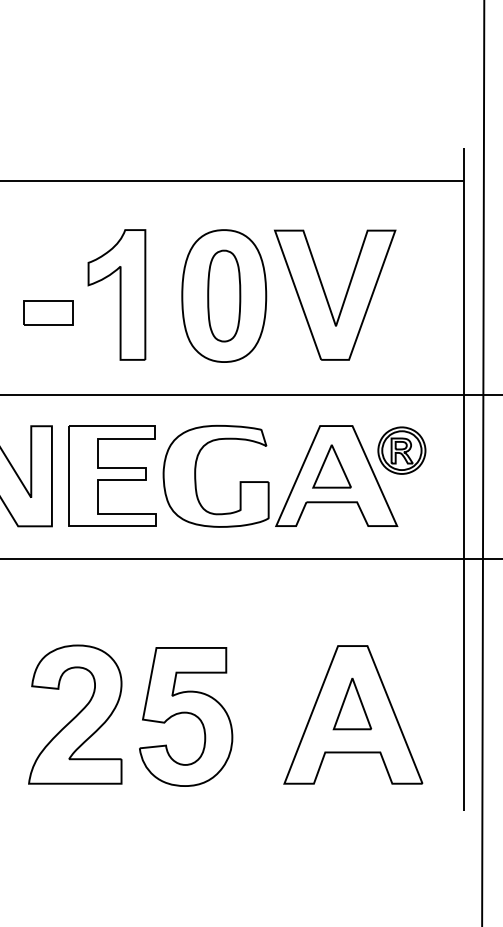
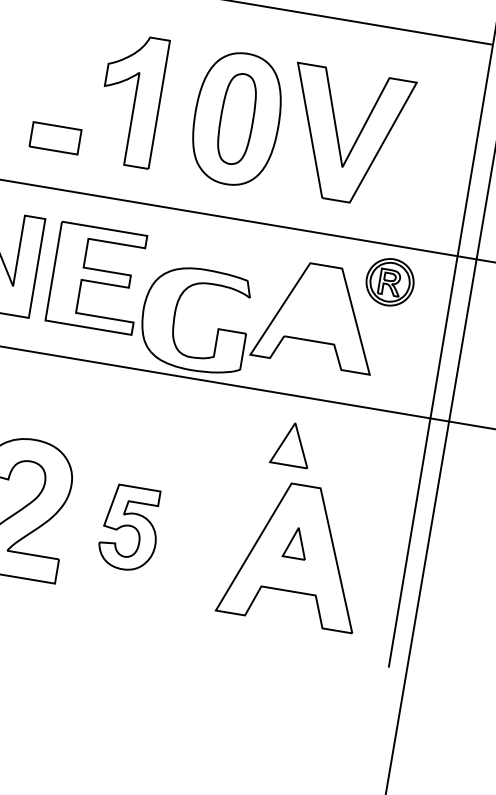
part: (48, 312) -> (55, 137), moved
part: (401, 450) -> (389, 282), moved
part: (331, 466) -> (291, 444), moved
part: (196, 475) -> (176, 315), moved
part: (352, 703) -> (296, 542), size x0.6
part: (186, 716) -> (130, 527), size x0.6

